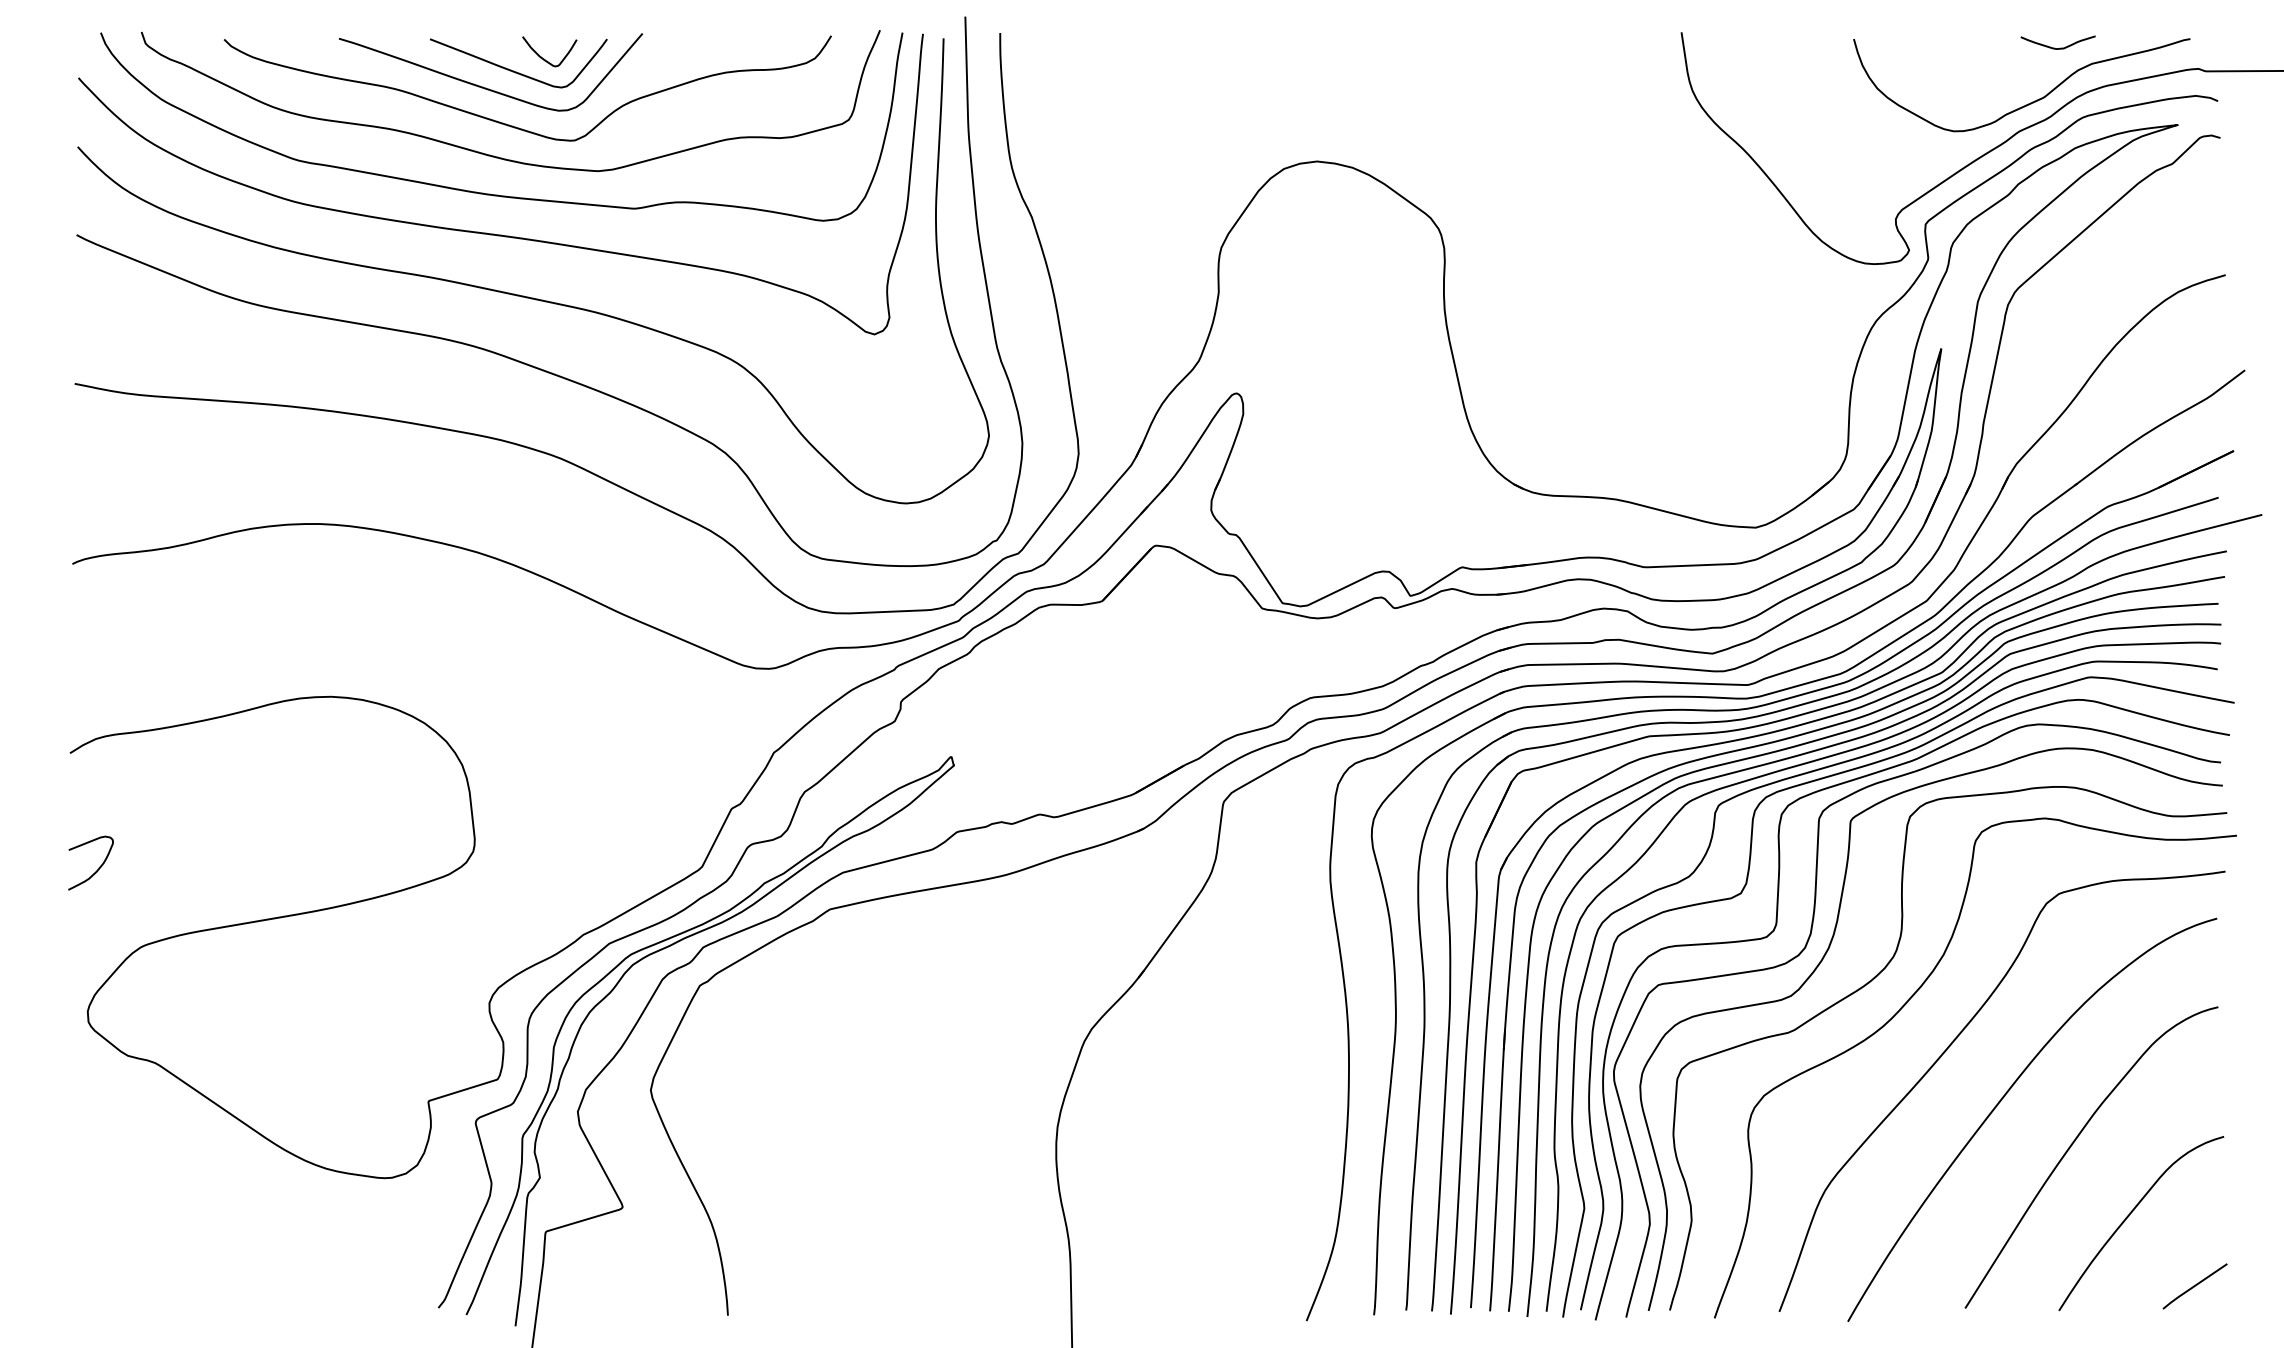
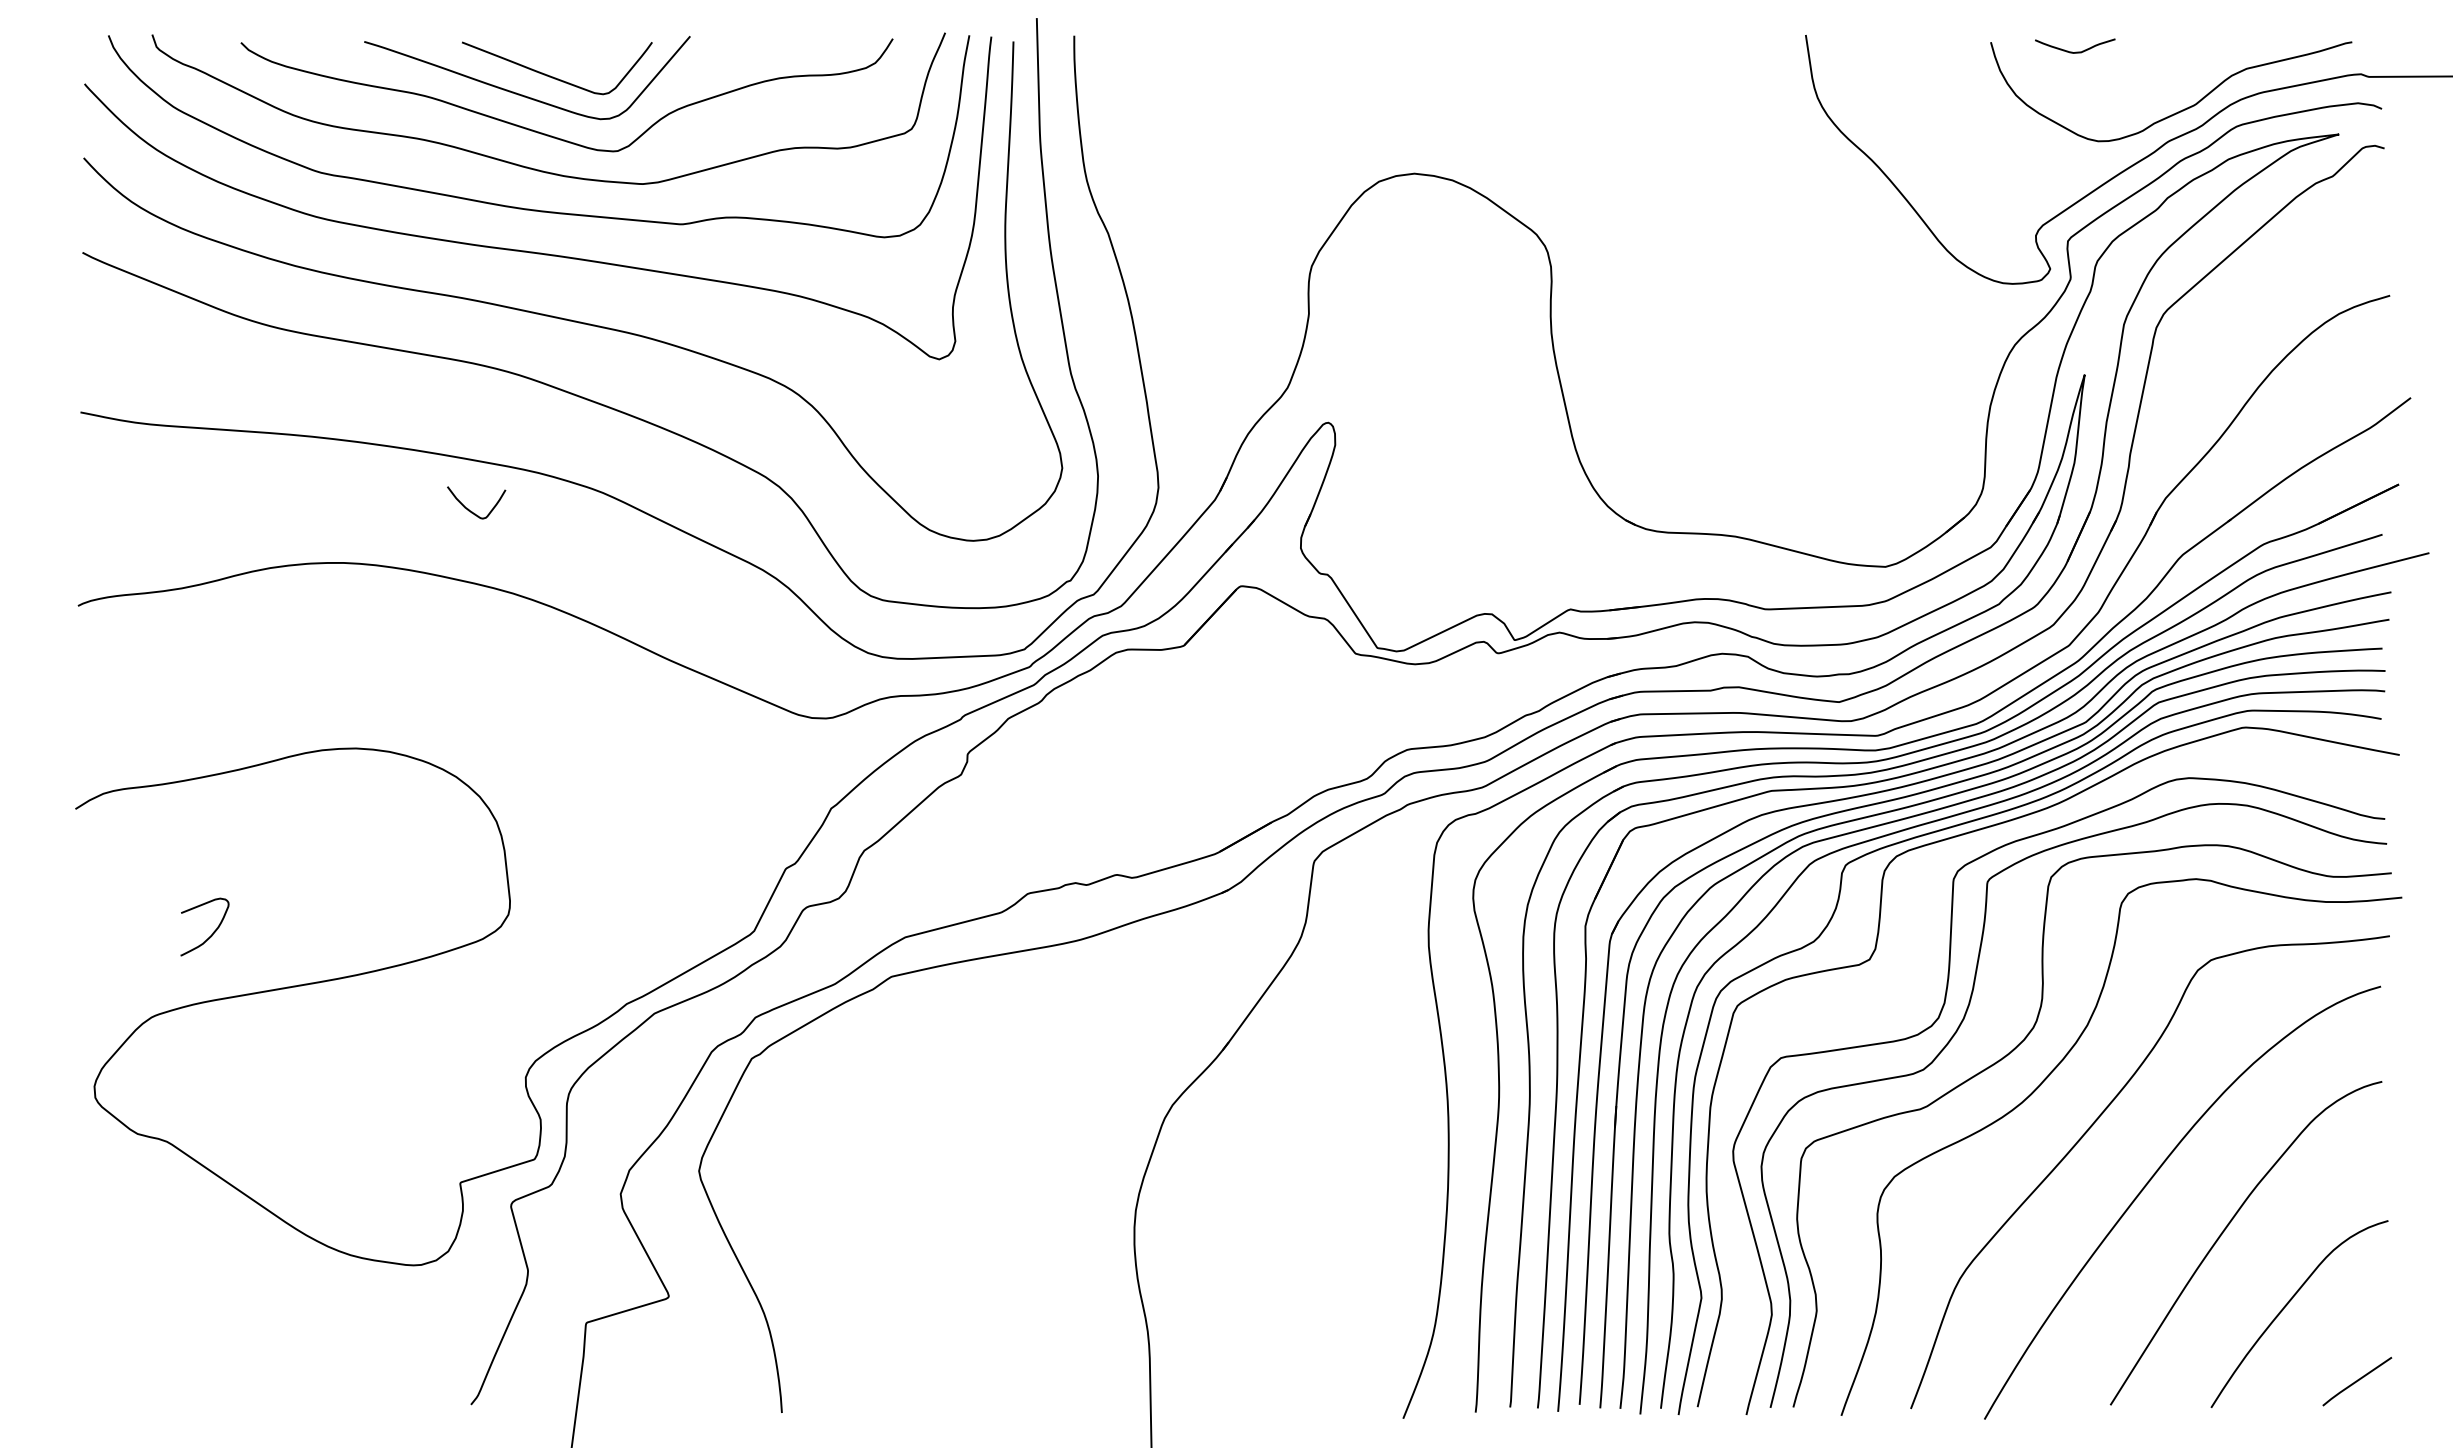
curve: (2058, 47) -> (2075, 51), moved
curve: (545, 59) -> (472, 511), moved
curve: (98, 868) -> (212, 932), moved
curve: (1774, 931) -> (1905, 1000), removed
curve: (665, 949) -> (714, 1019), removed

